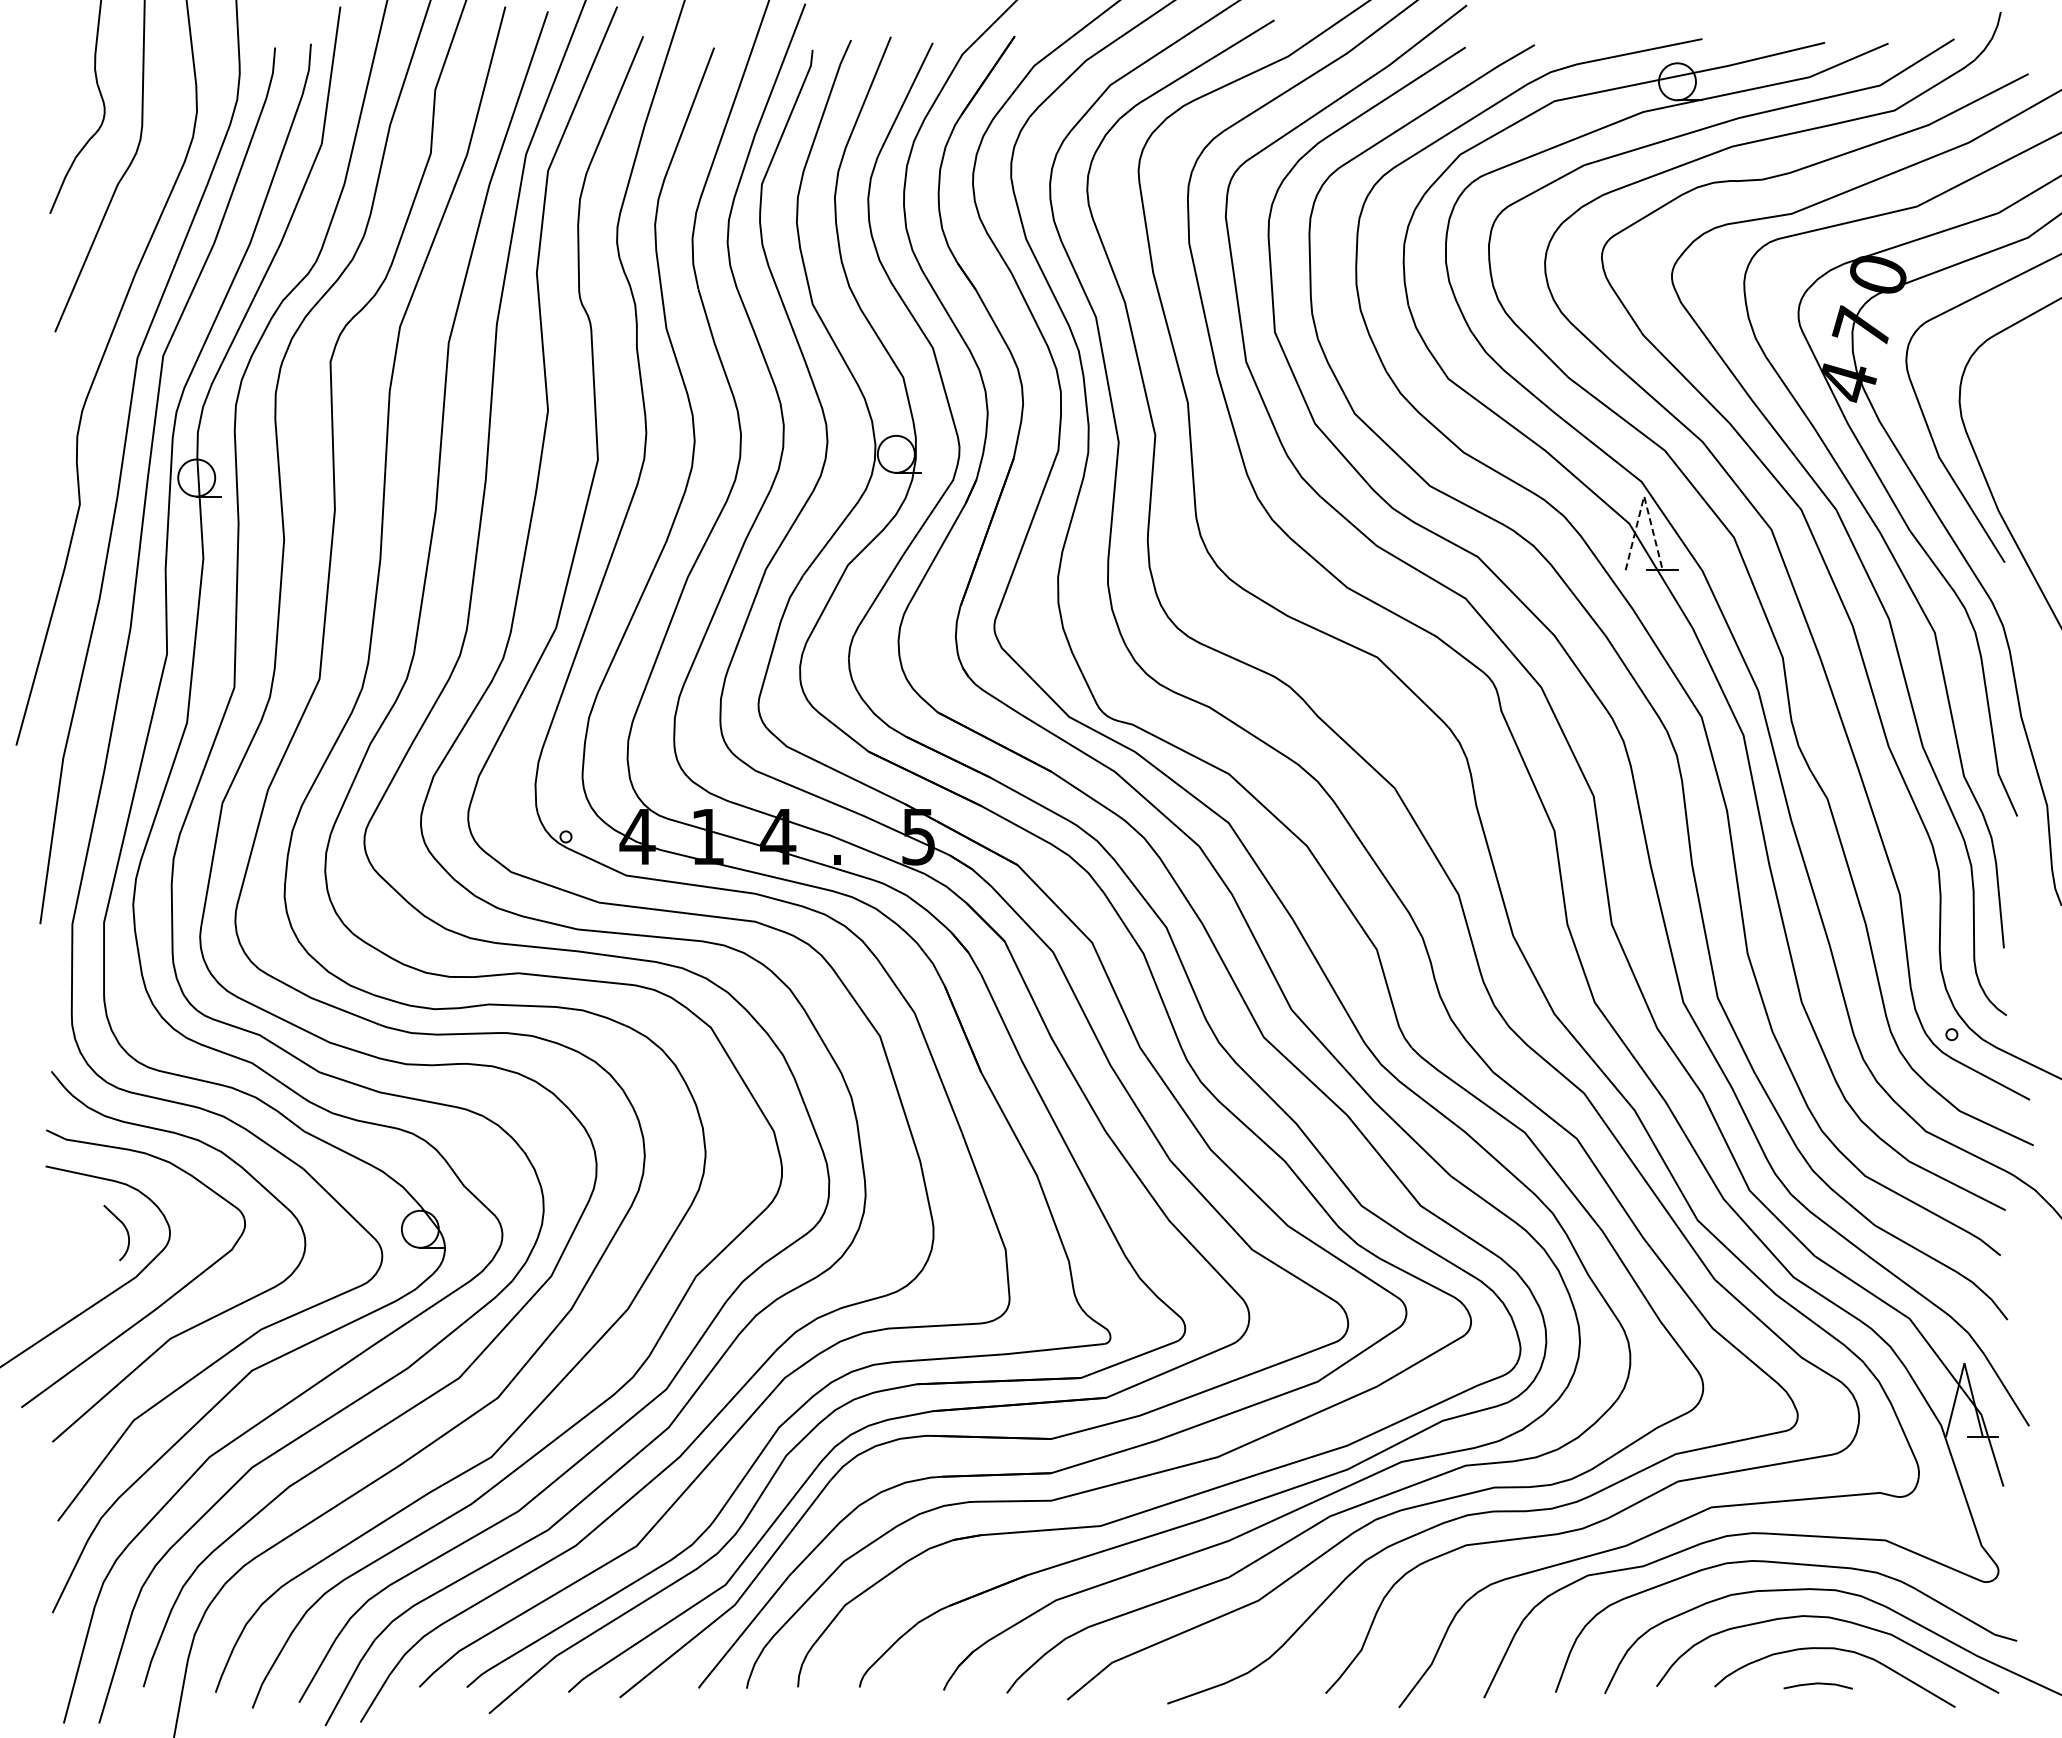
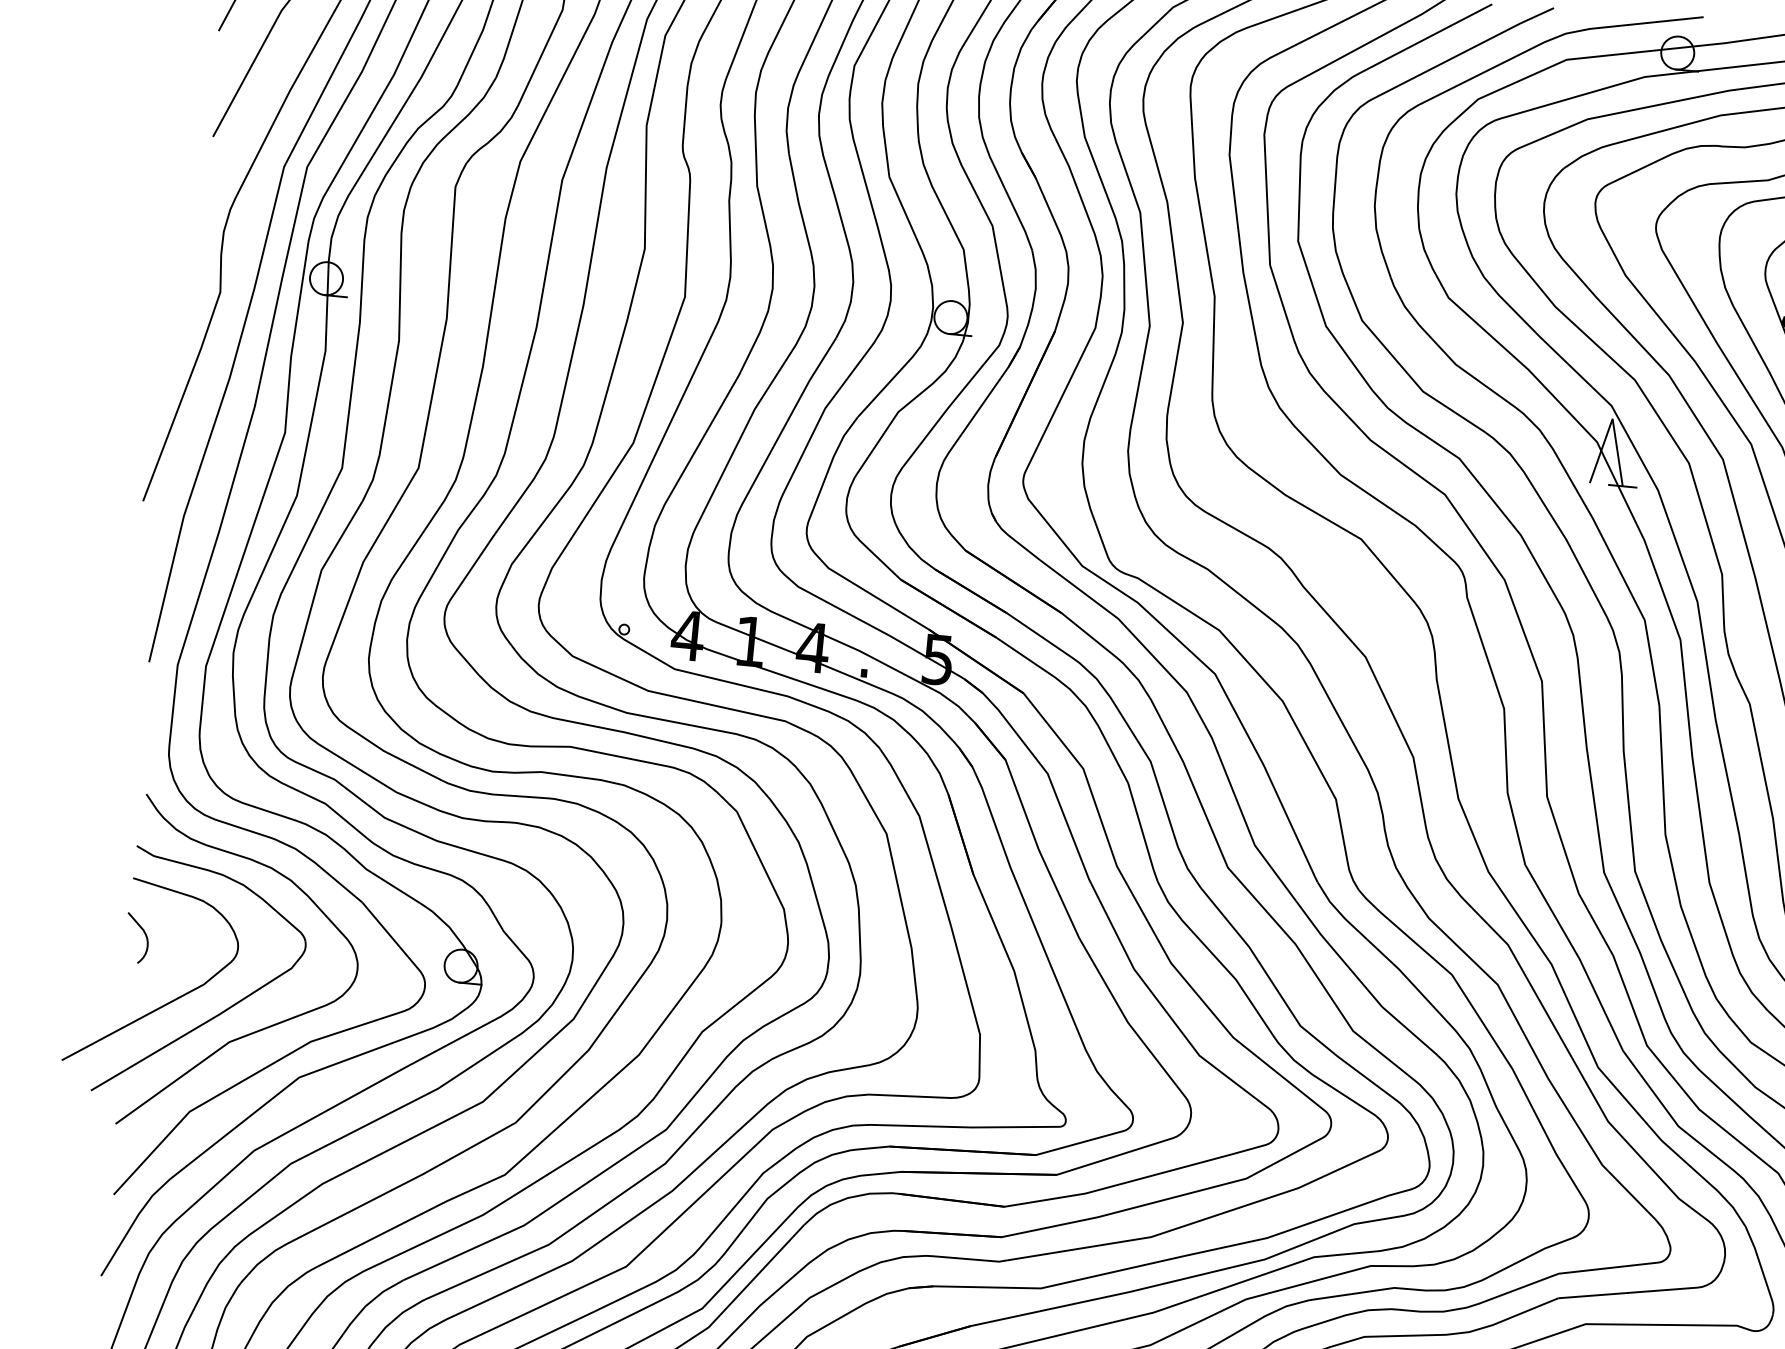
line: (1644, 496) -> (1612, 419), dashed -> solid
curve: (123, 1226) -> (143, 933), moved

